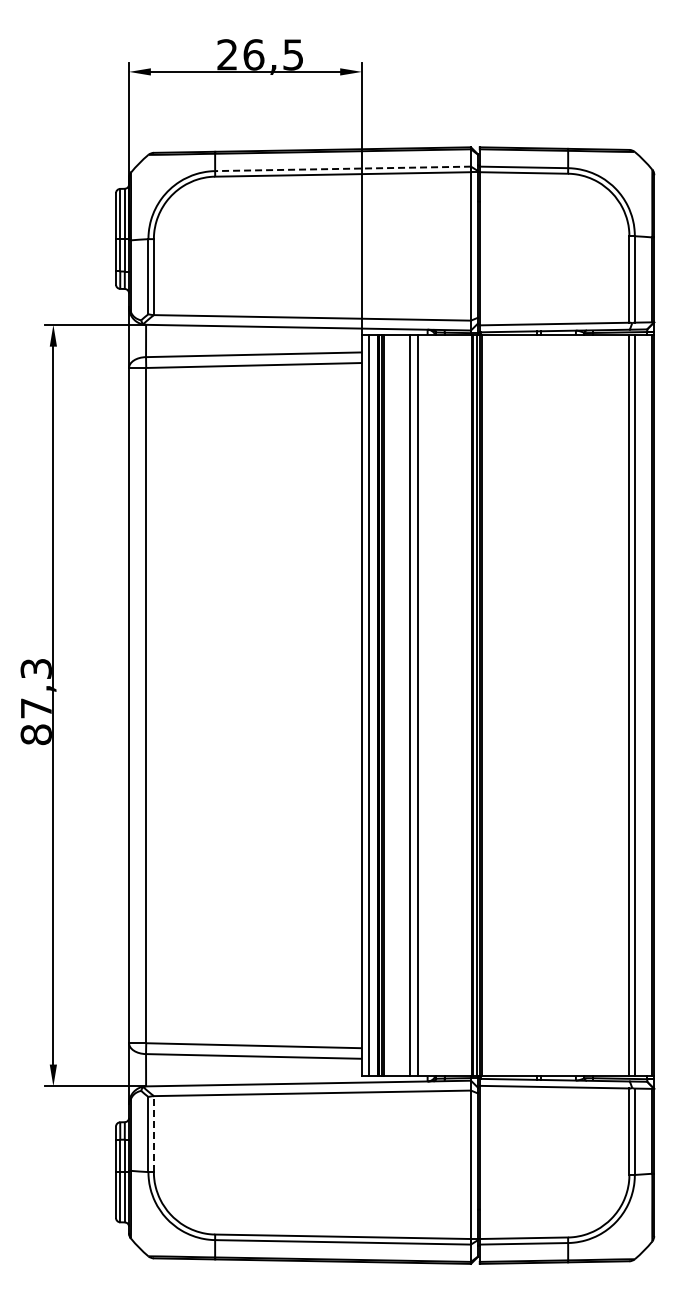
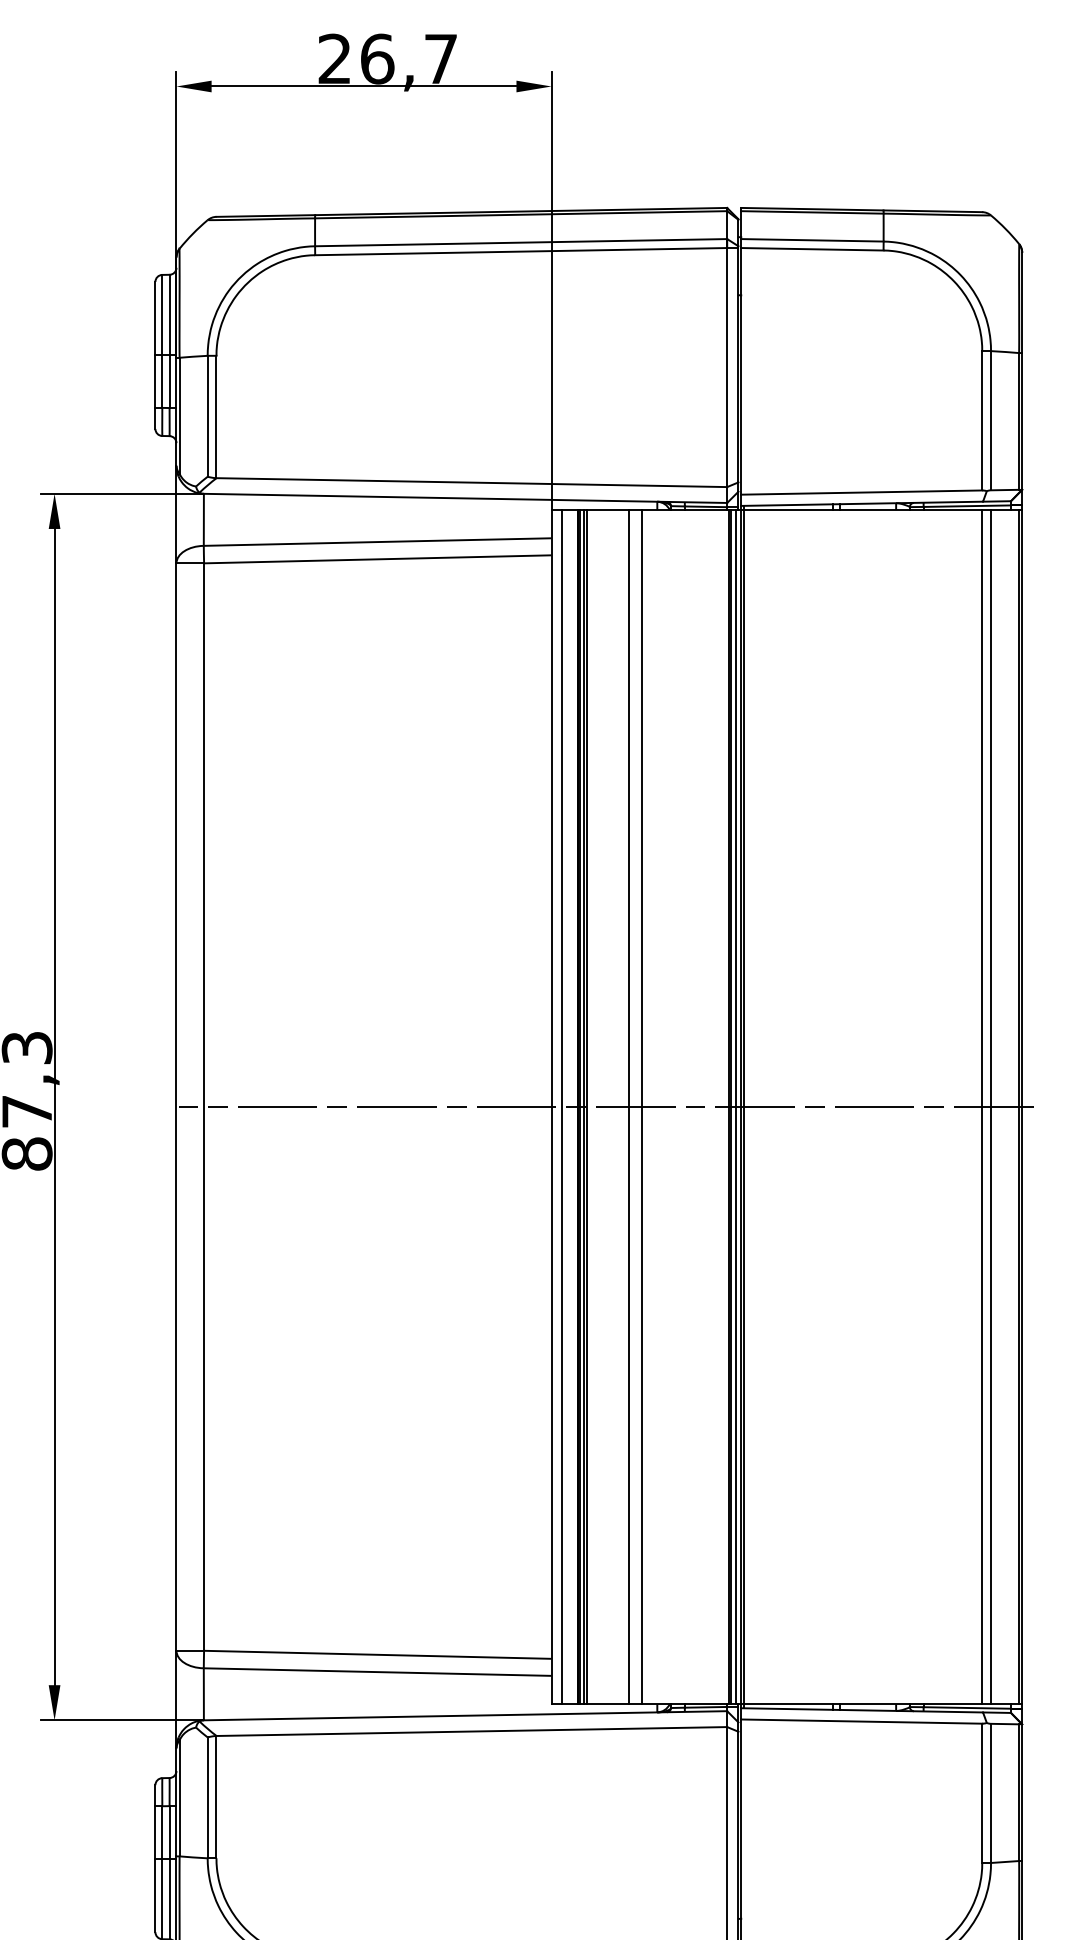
text: (293, 54) -> (441, 58), 26,5 -> 26,7
line: (343, 168) -> (521, 242), dashed -> solid
line: (395, 705) -> (605, 1106), added
line: (153, 1134) -> (215, 1797), dashed -> solid

